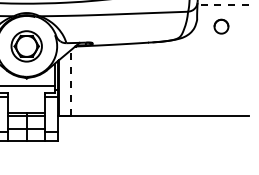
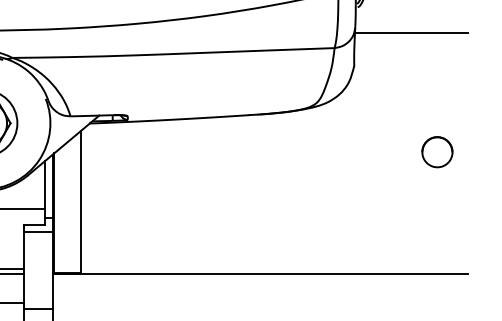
line: (223, 4) -> (411, 32), dashed -> solid
part: (221, 26) -> (437, 151), moved
line: (71, 82) -> (81, 201), dashed -> solid

